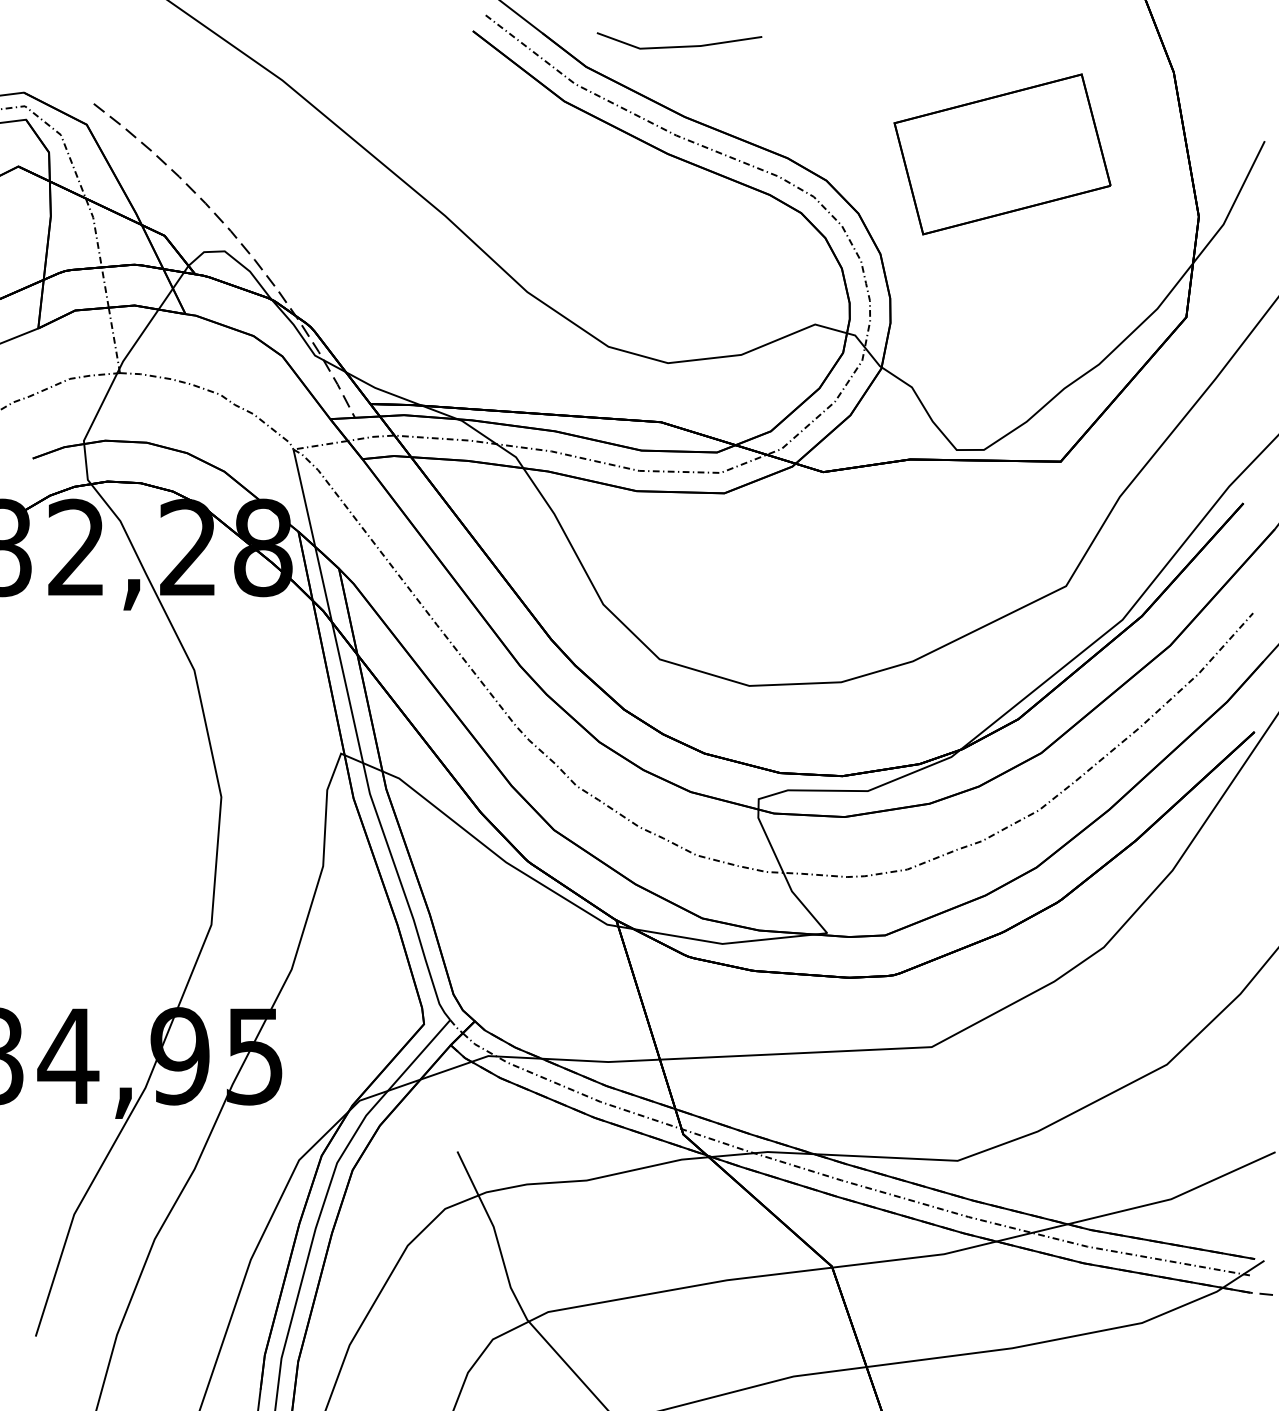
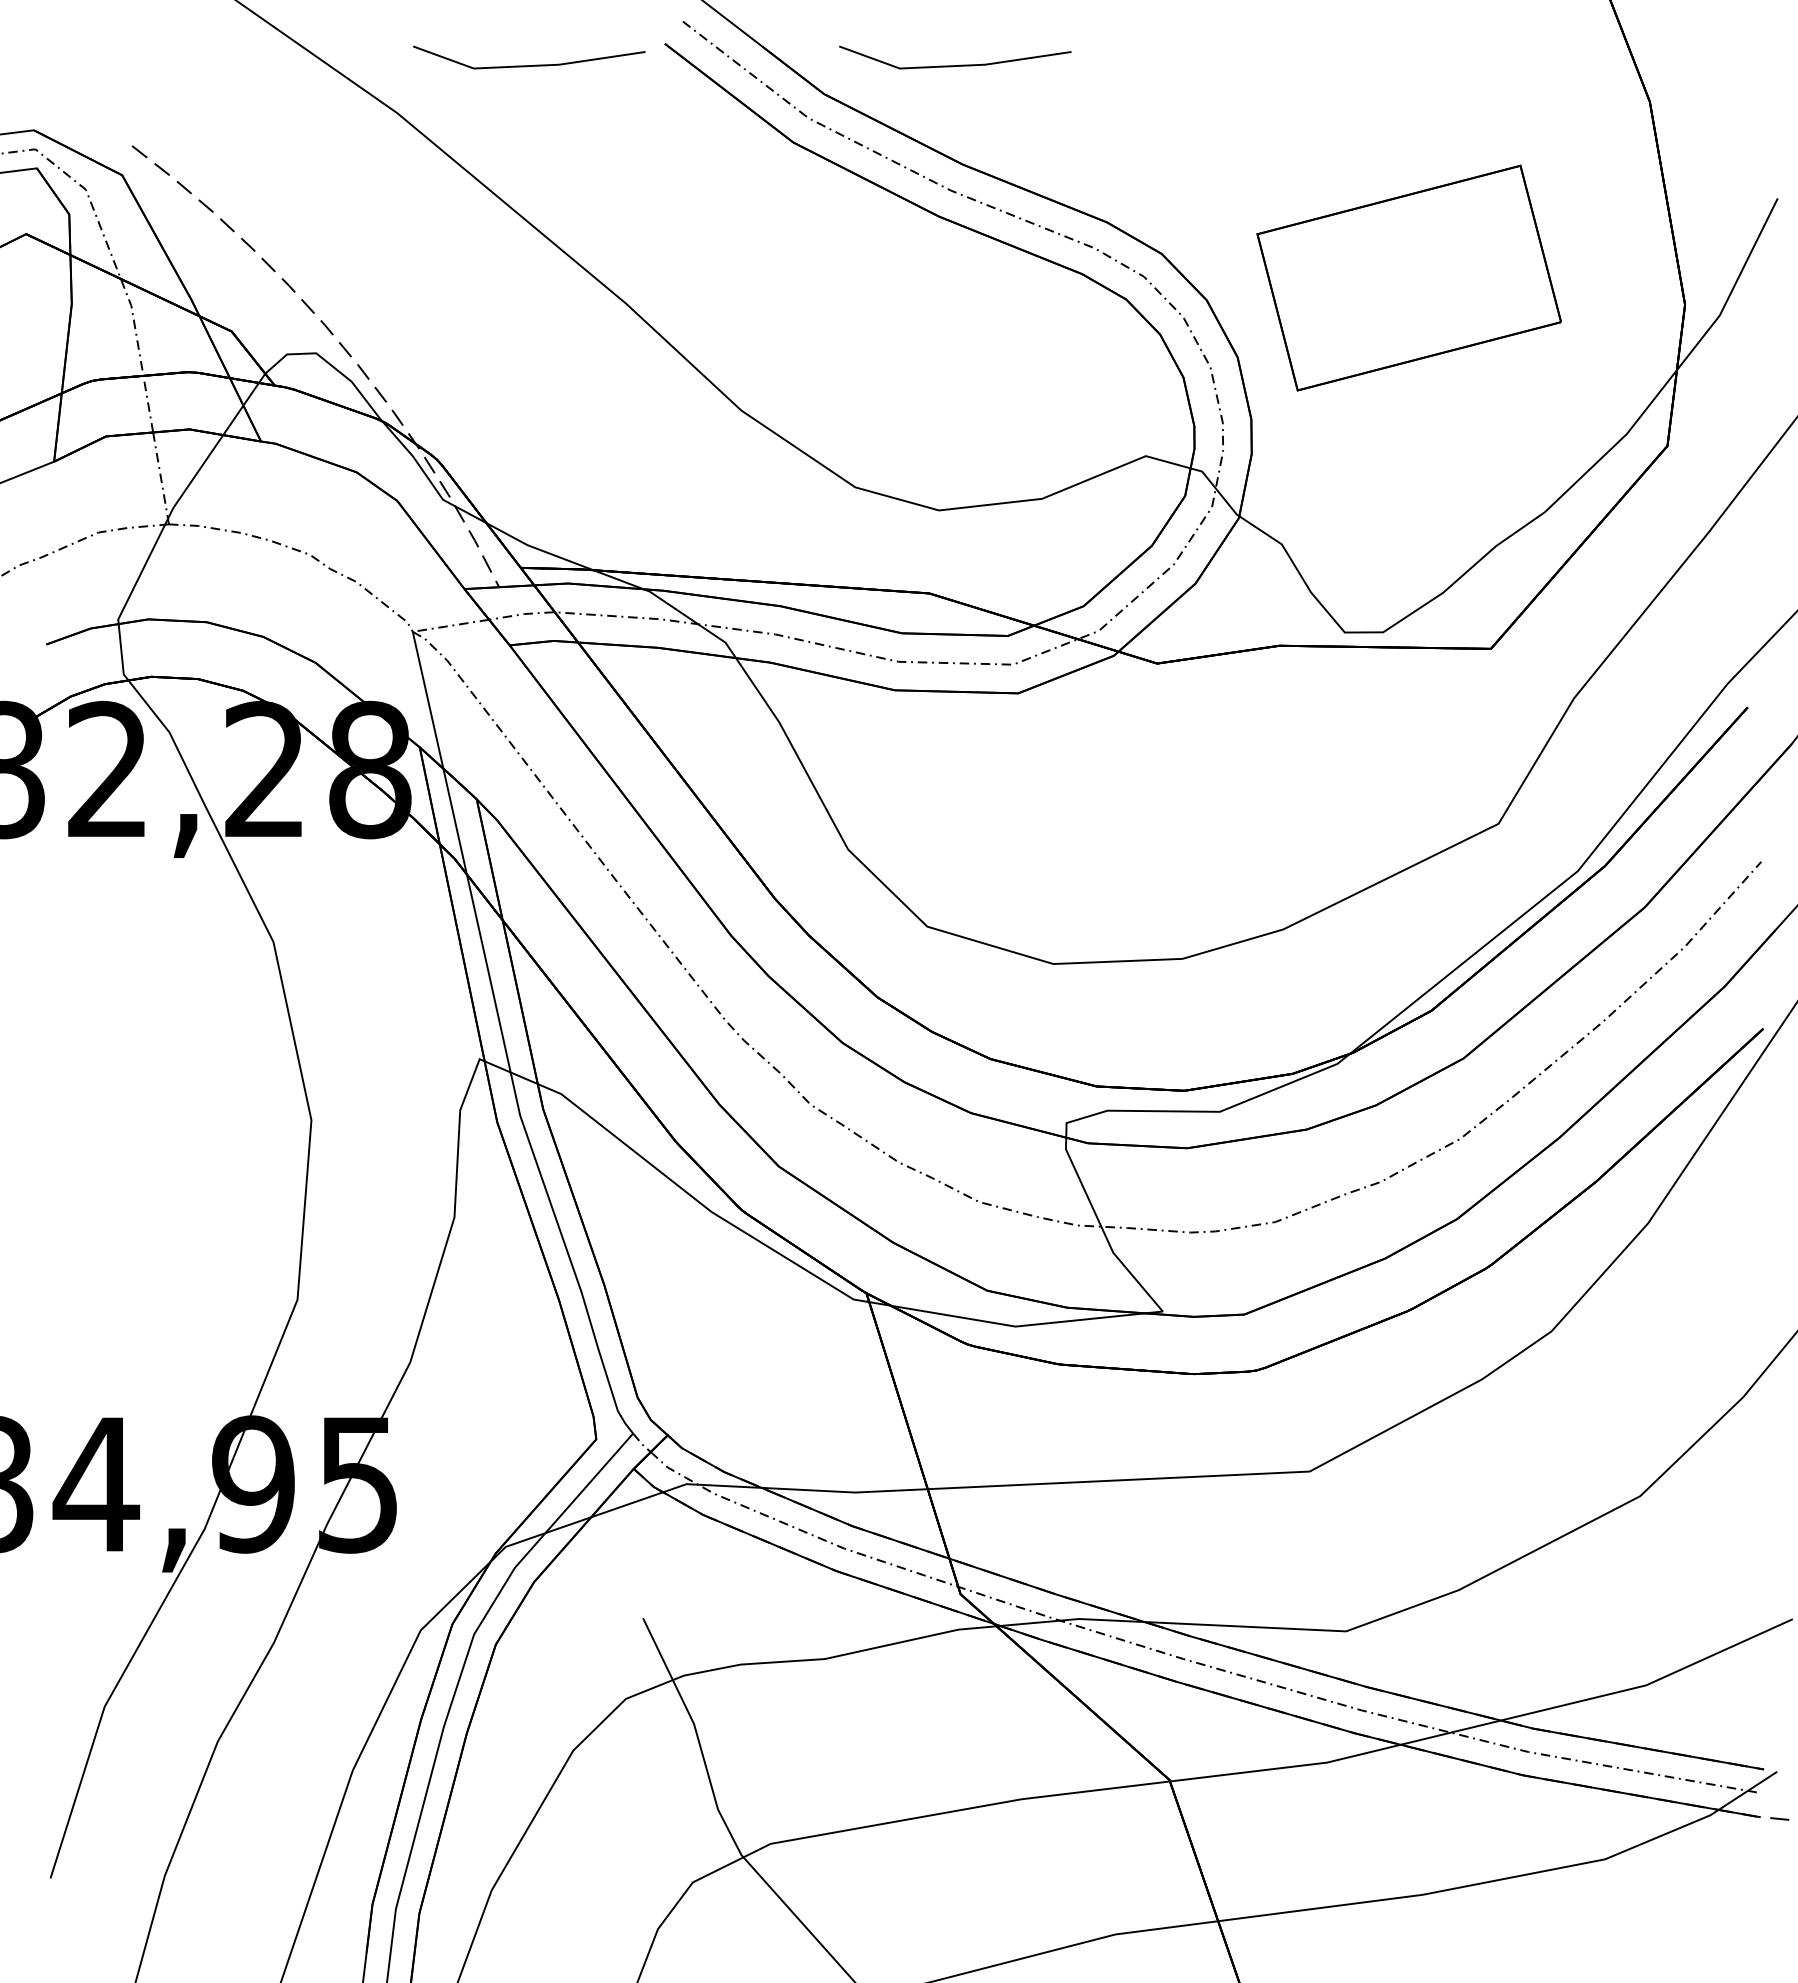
line: (376, 46) -> (529, 65), added
part: (1002, 154) -> (1408, 277), moved

